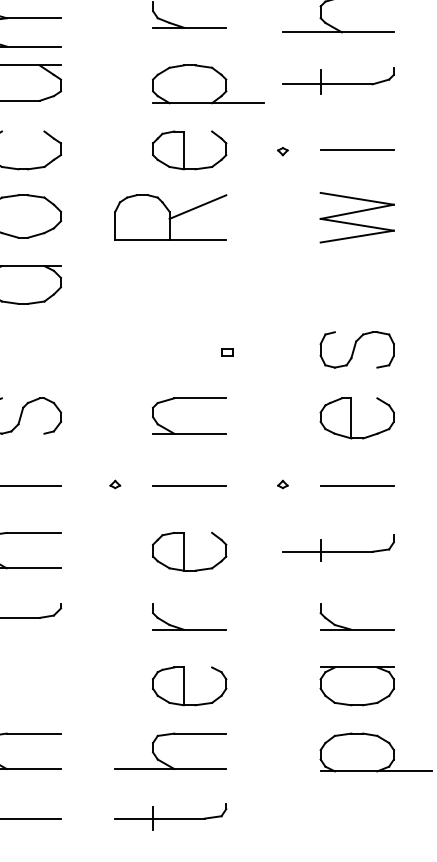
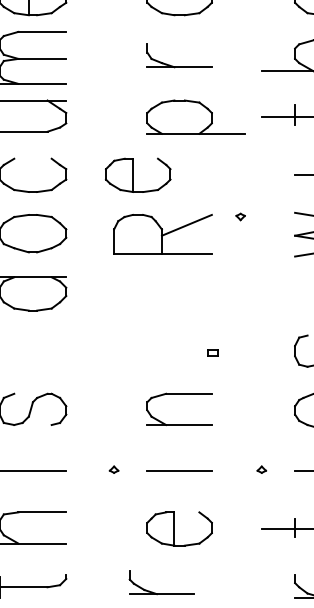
part: (189, 150) -> (138, 175), moved
part: (282, 151) -> (240, 216), moved
part: (189, 629) -> (161, 593), moved

